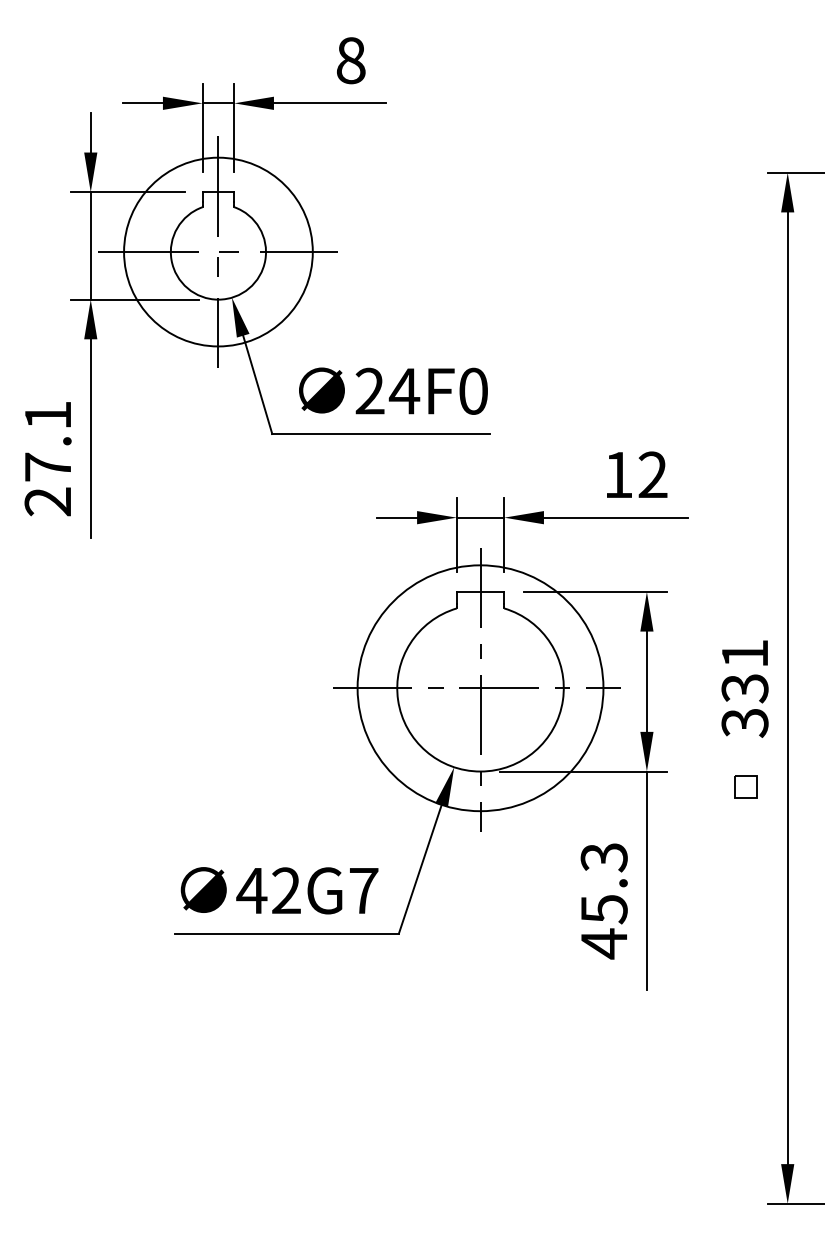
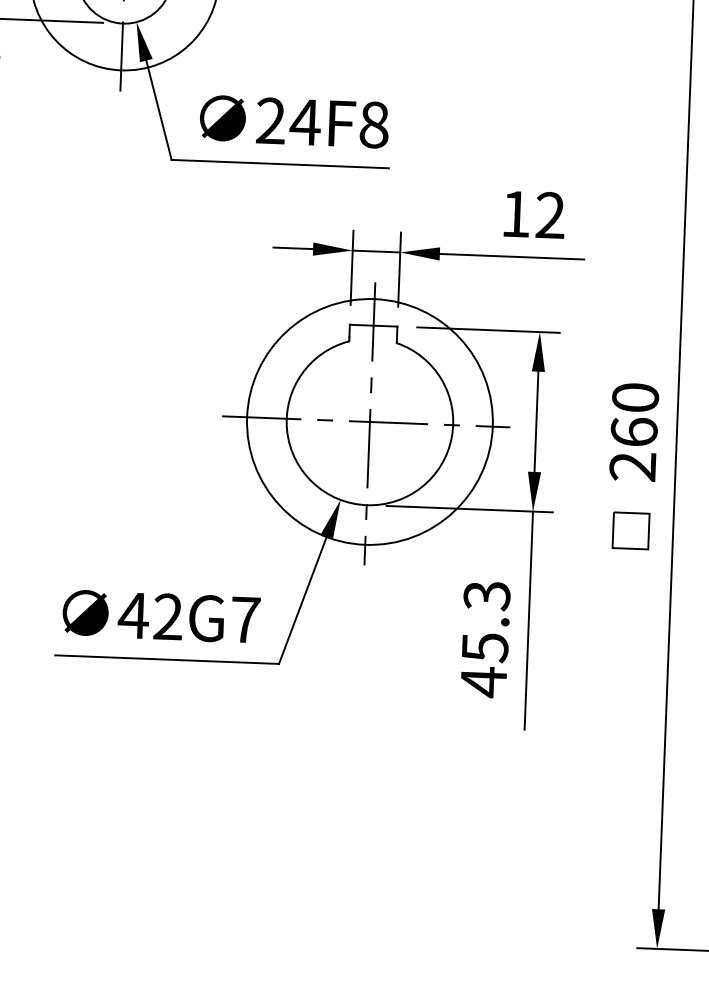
text: (473, 390) -> (374, 124), 24F0 -> 24F8
text: (744, 688) -> (633, 432), 331 -> 260
part: (745, 786) -> (630, 530), size x1.67

